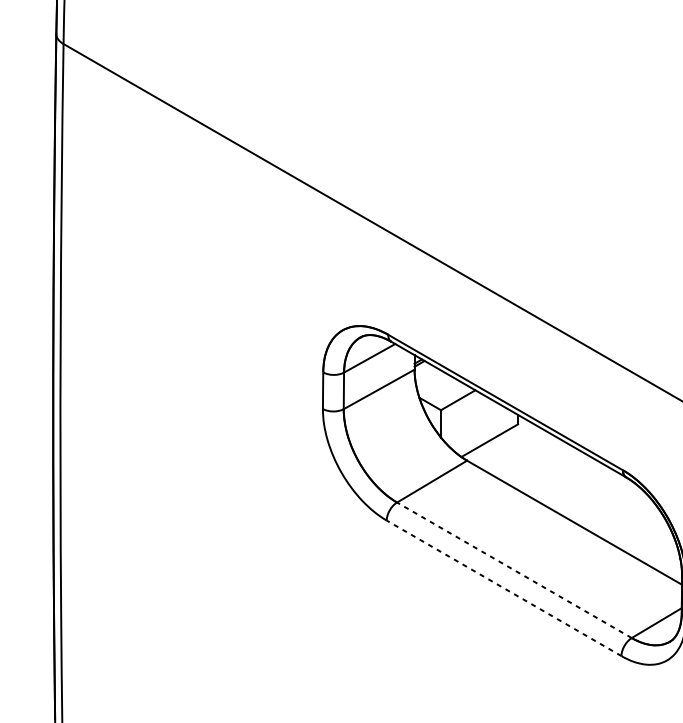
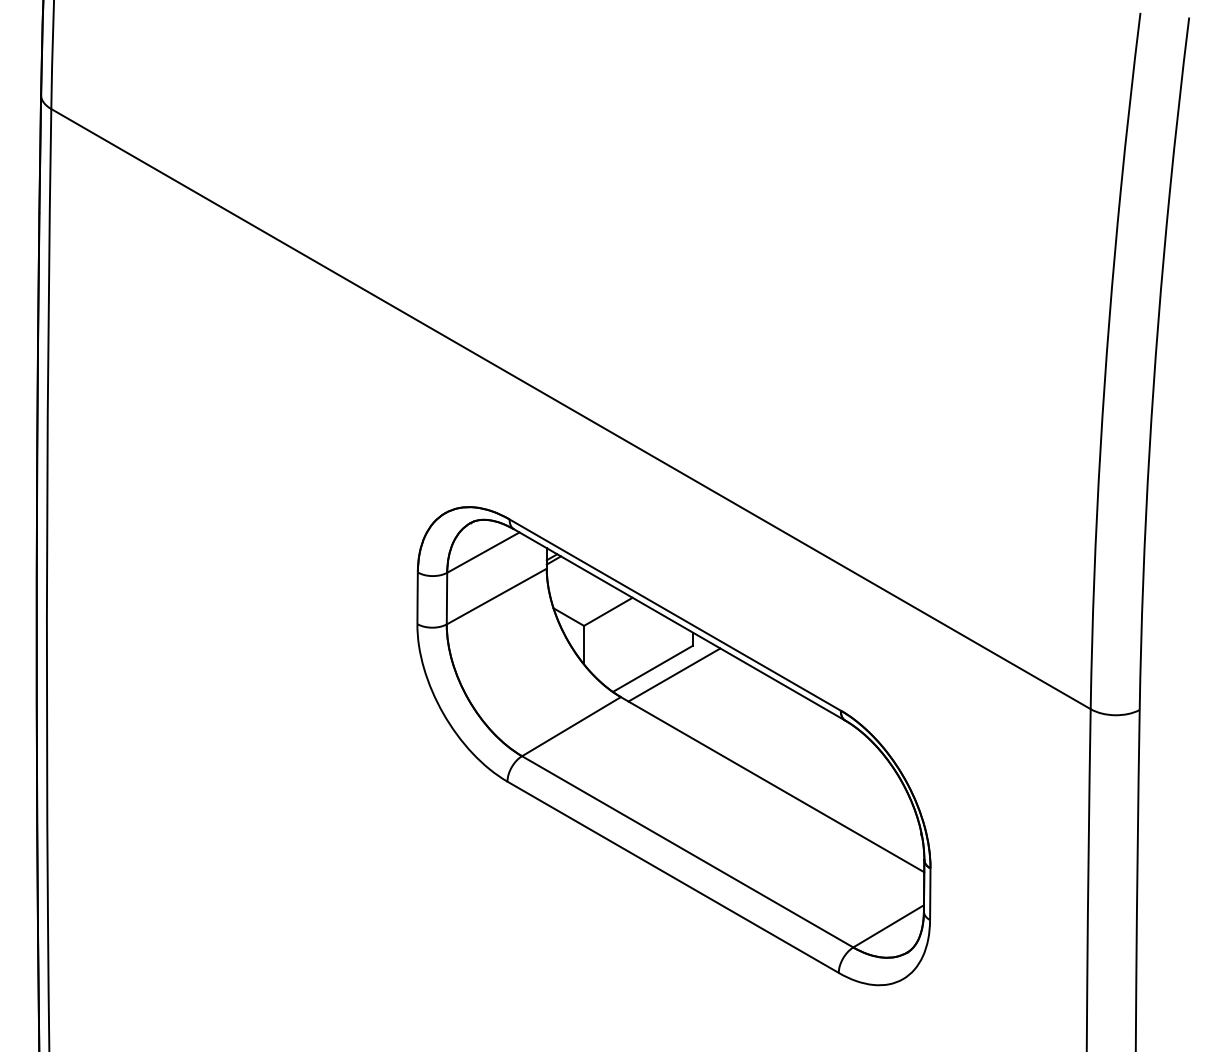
line: (505, 444) -> (674, 674), added
line: (514, 570) -> (687, 851), dashed -> solid
line: (503, 588) -> (672, 877), dashed -> solid

